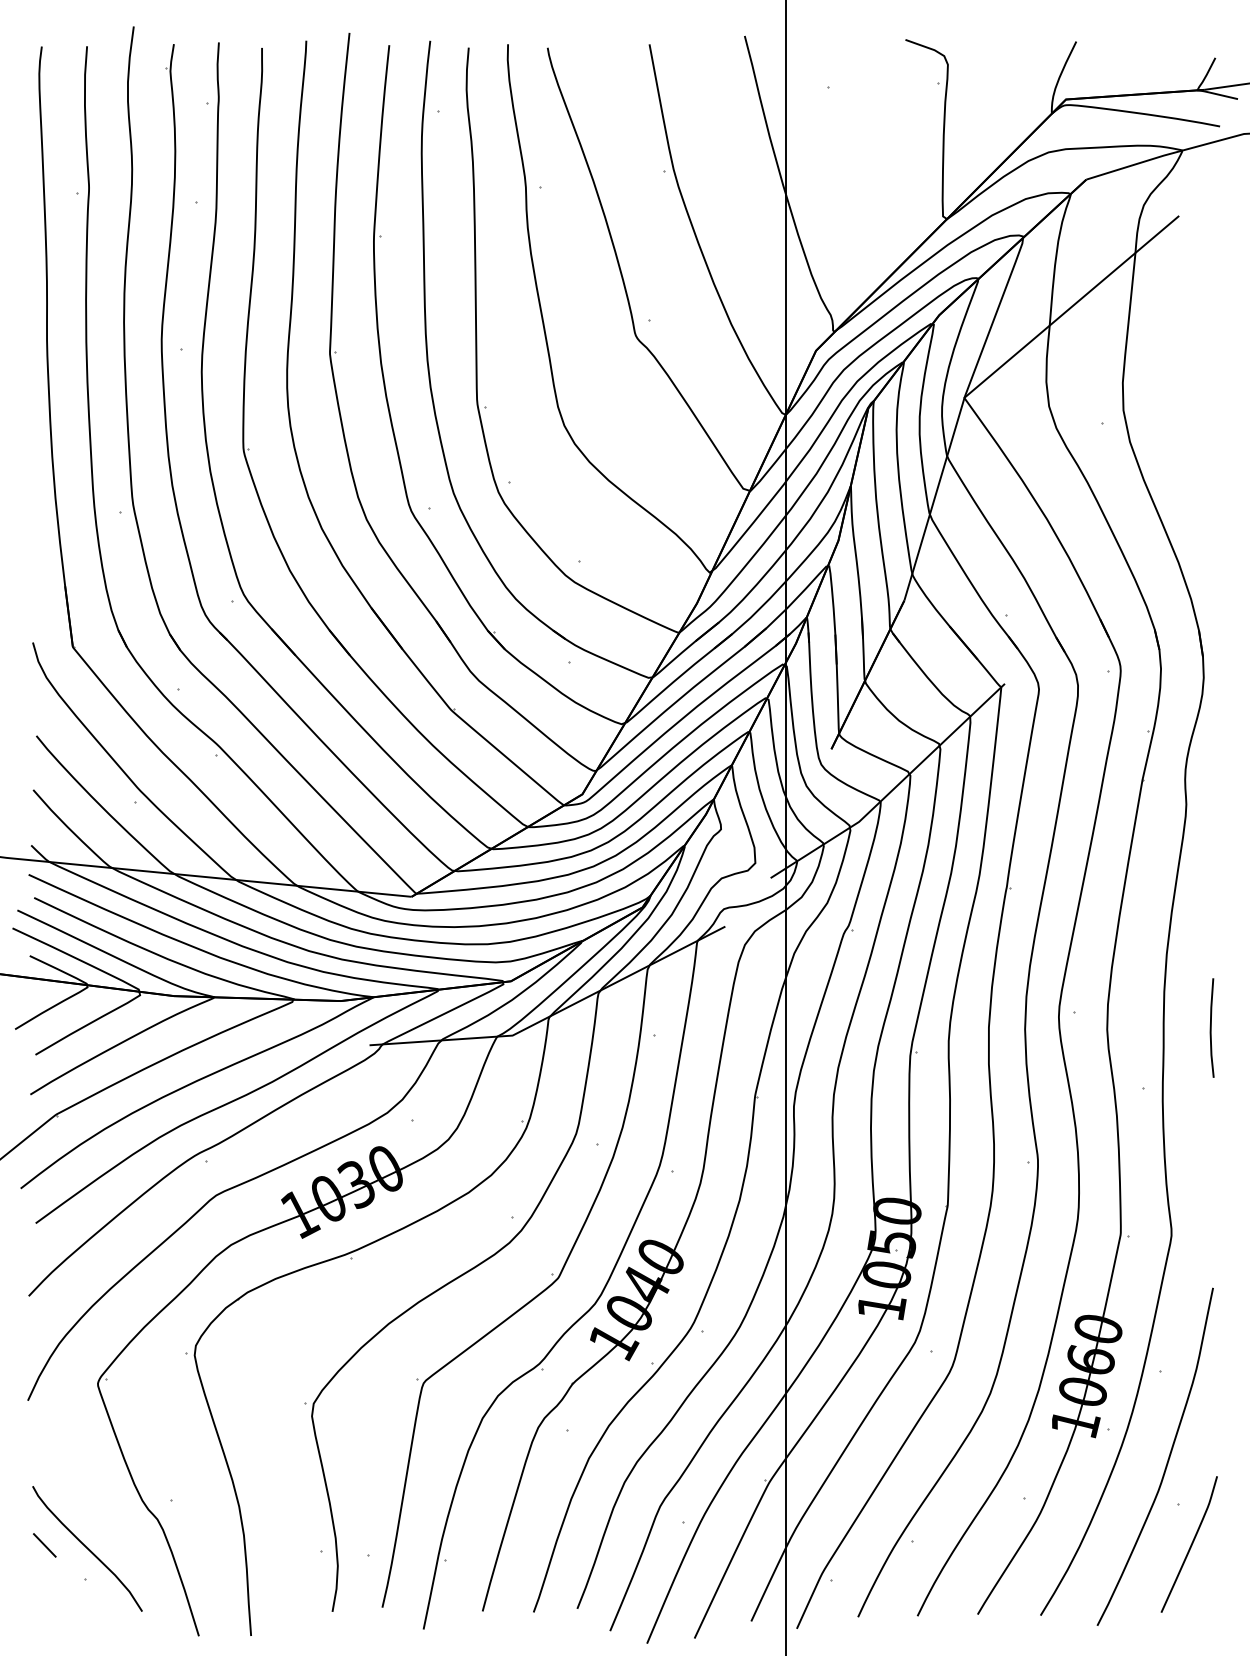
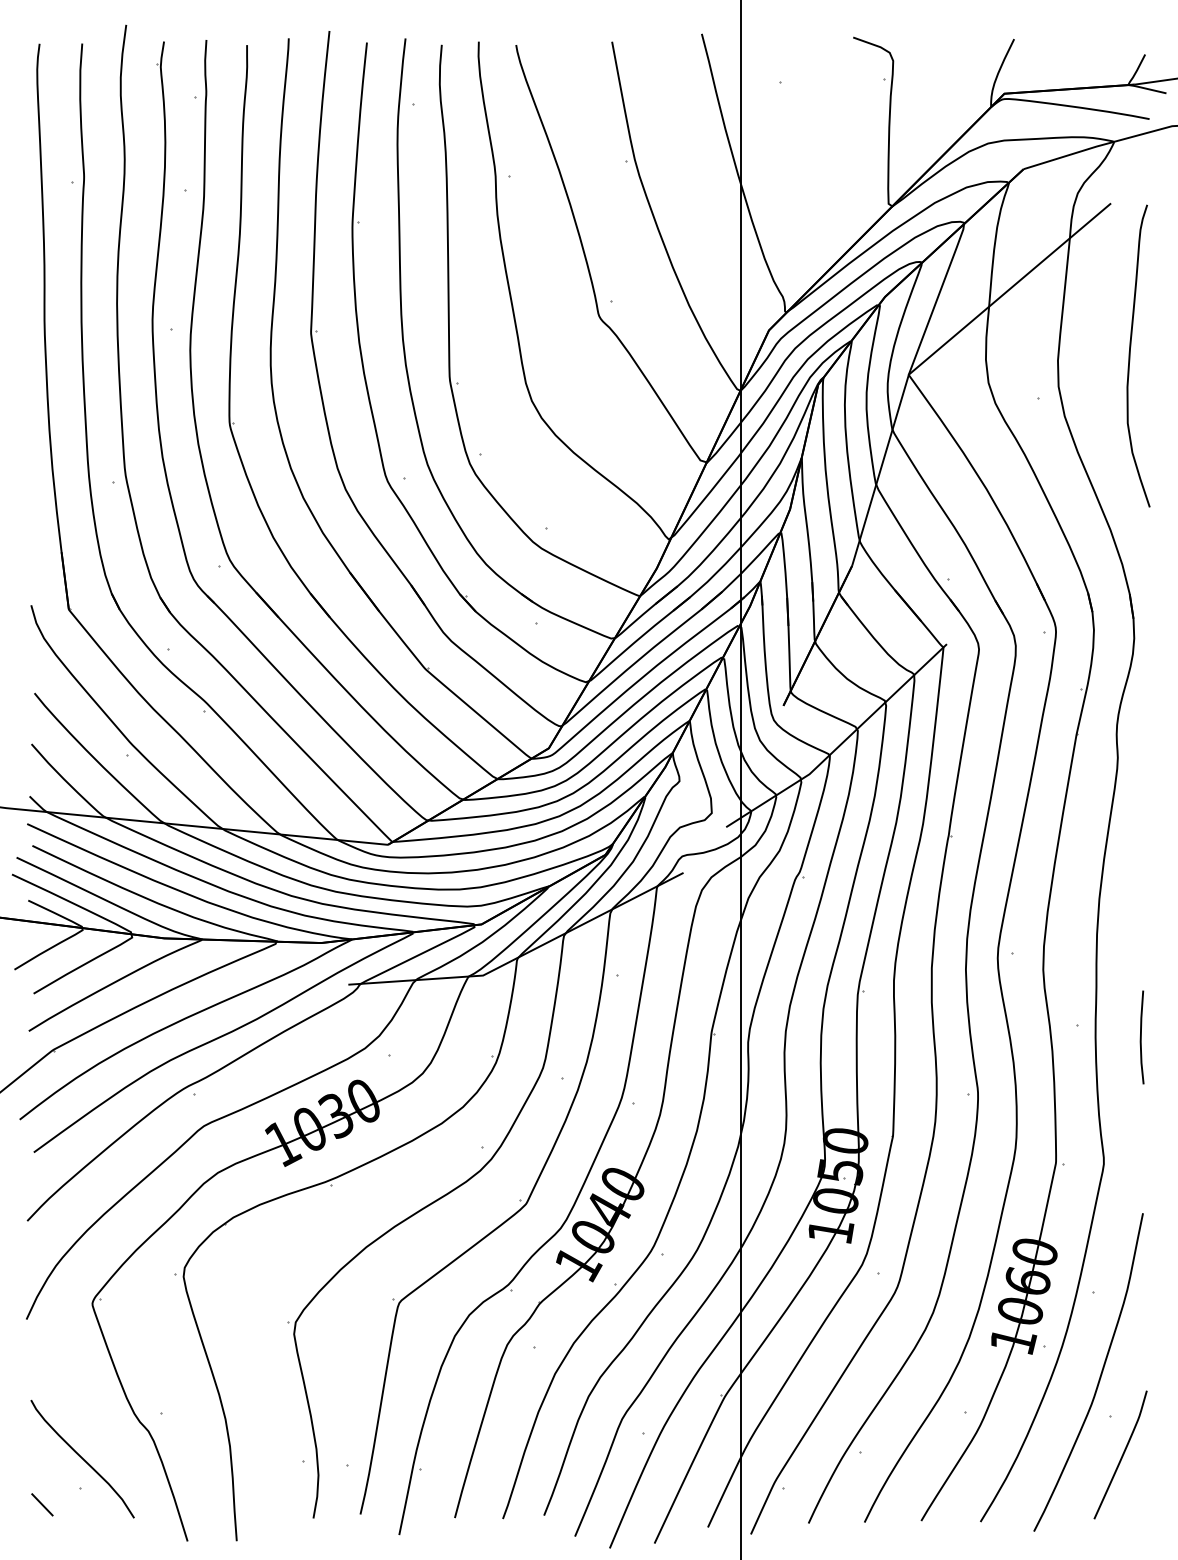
curve: (1199, 377) -> (1130, 355), added
line: (1211, 1028) -> (1141, 1037), moved
line: (44, 1545) -> (42, 1504), moved

